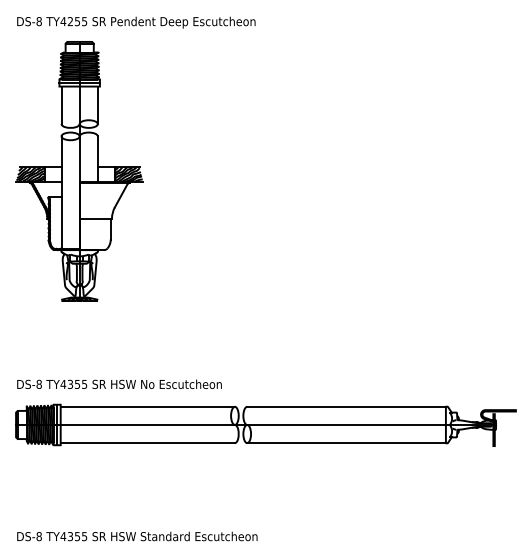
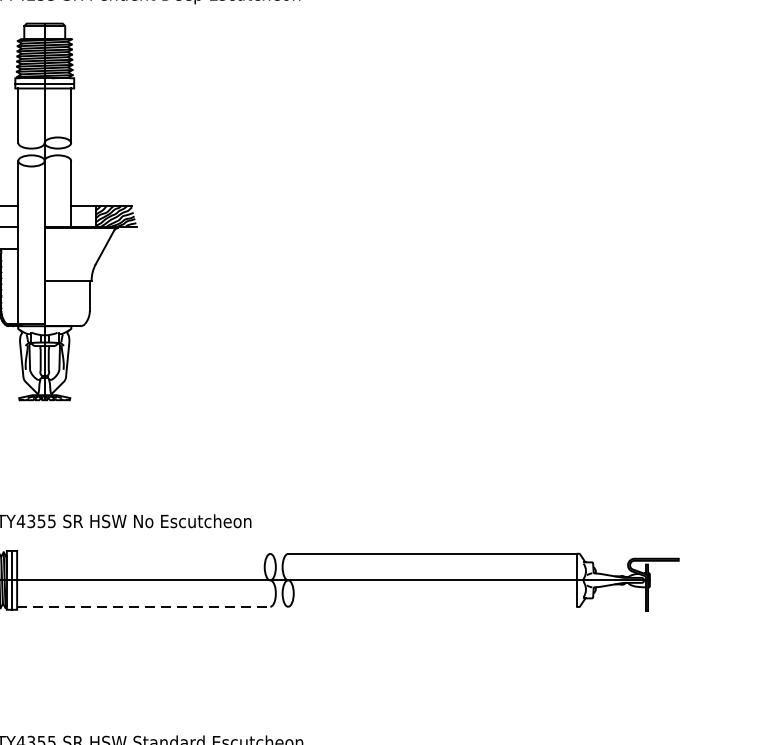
line: (147, 406) -> (143, 553), removed
line: (148, 443) -> (144, 607), solid -> dashed
line: (346, 443) -> (432, 607), removed

